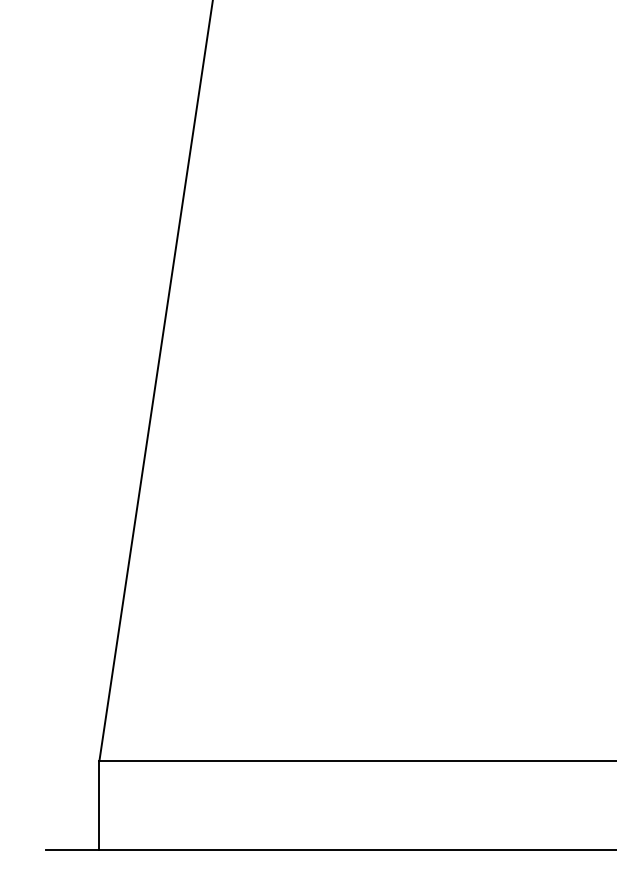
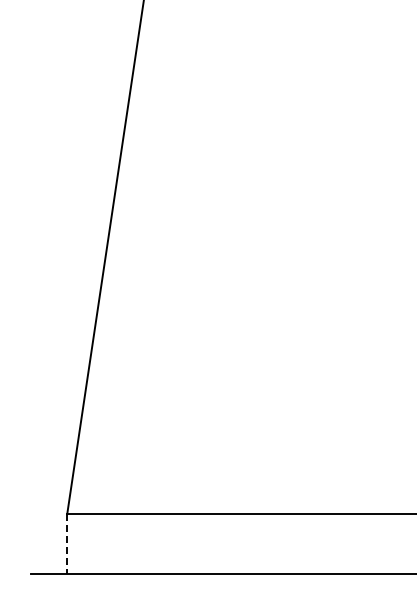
line: (99, 805) -> (67, 544), solid -> dashed

